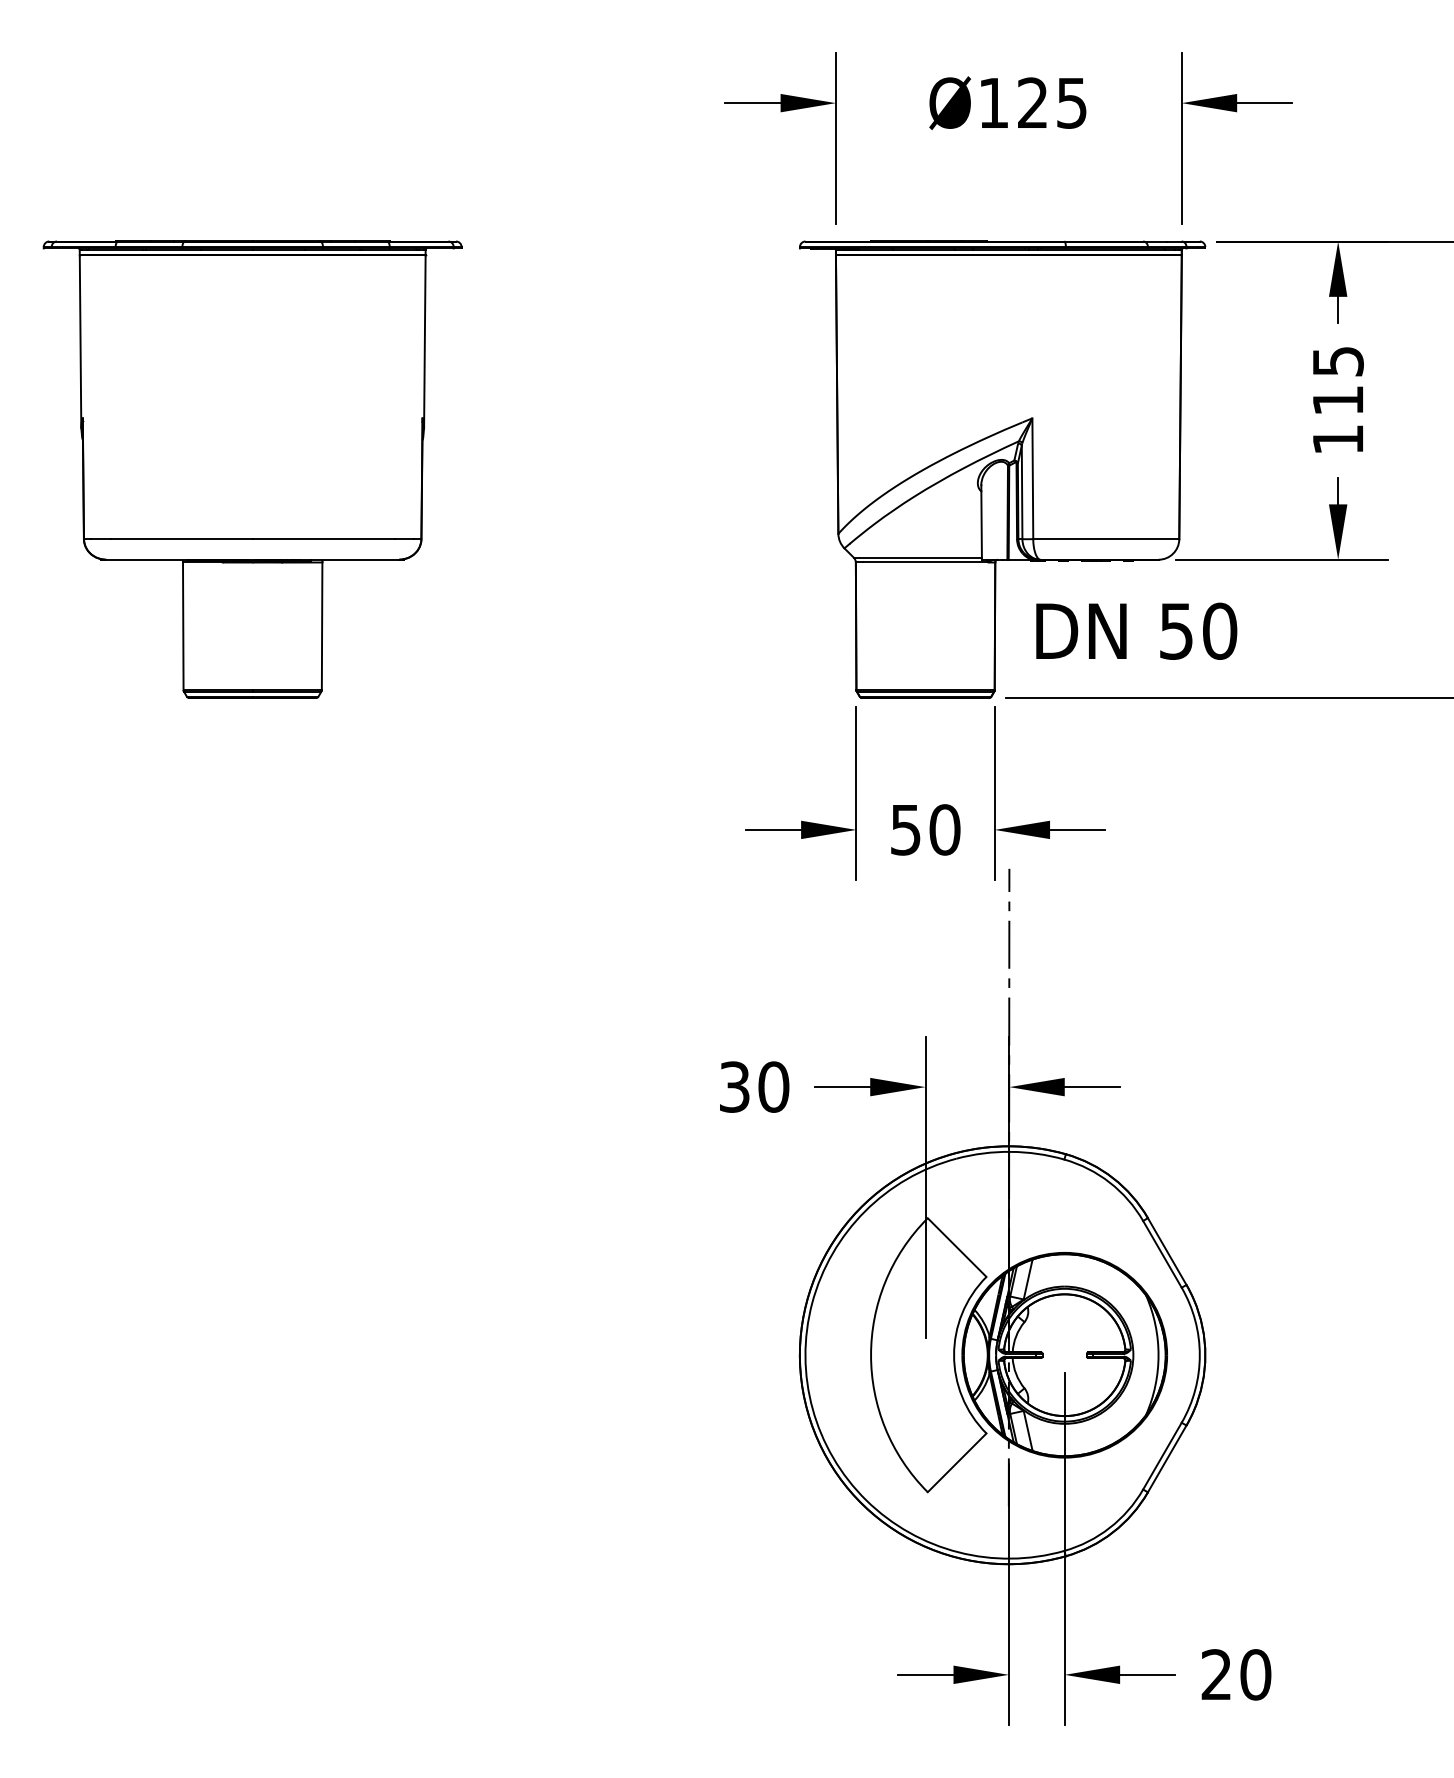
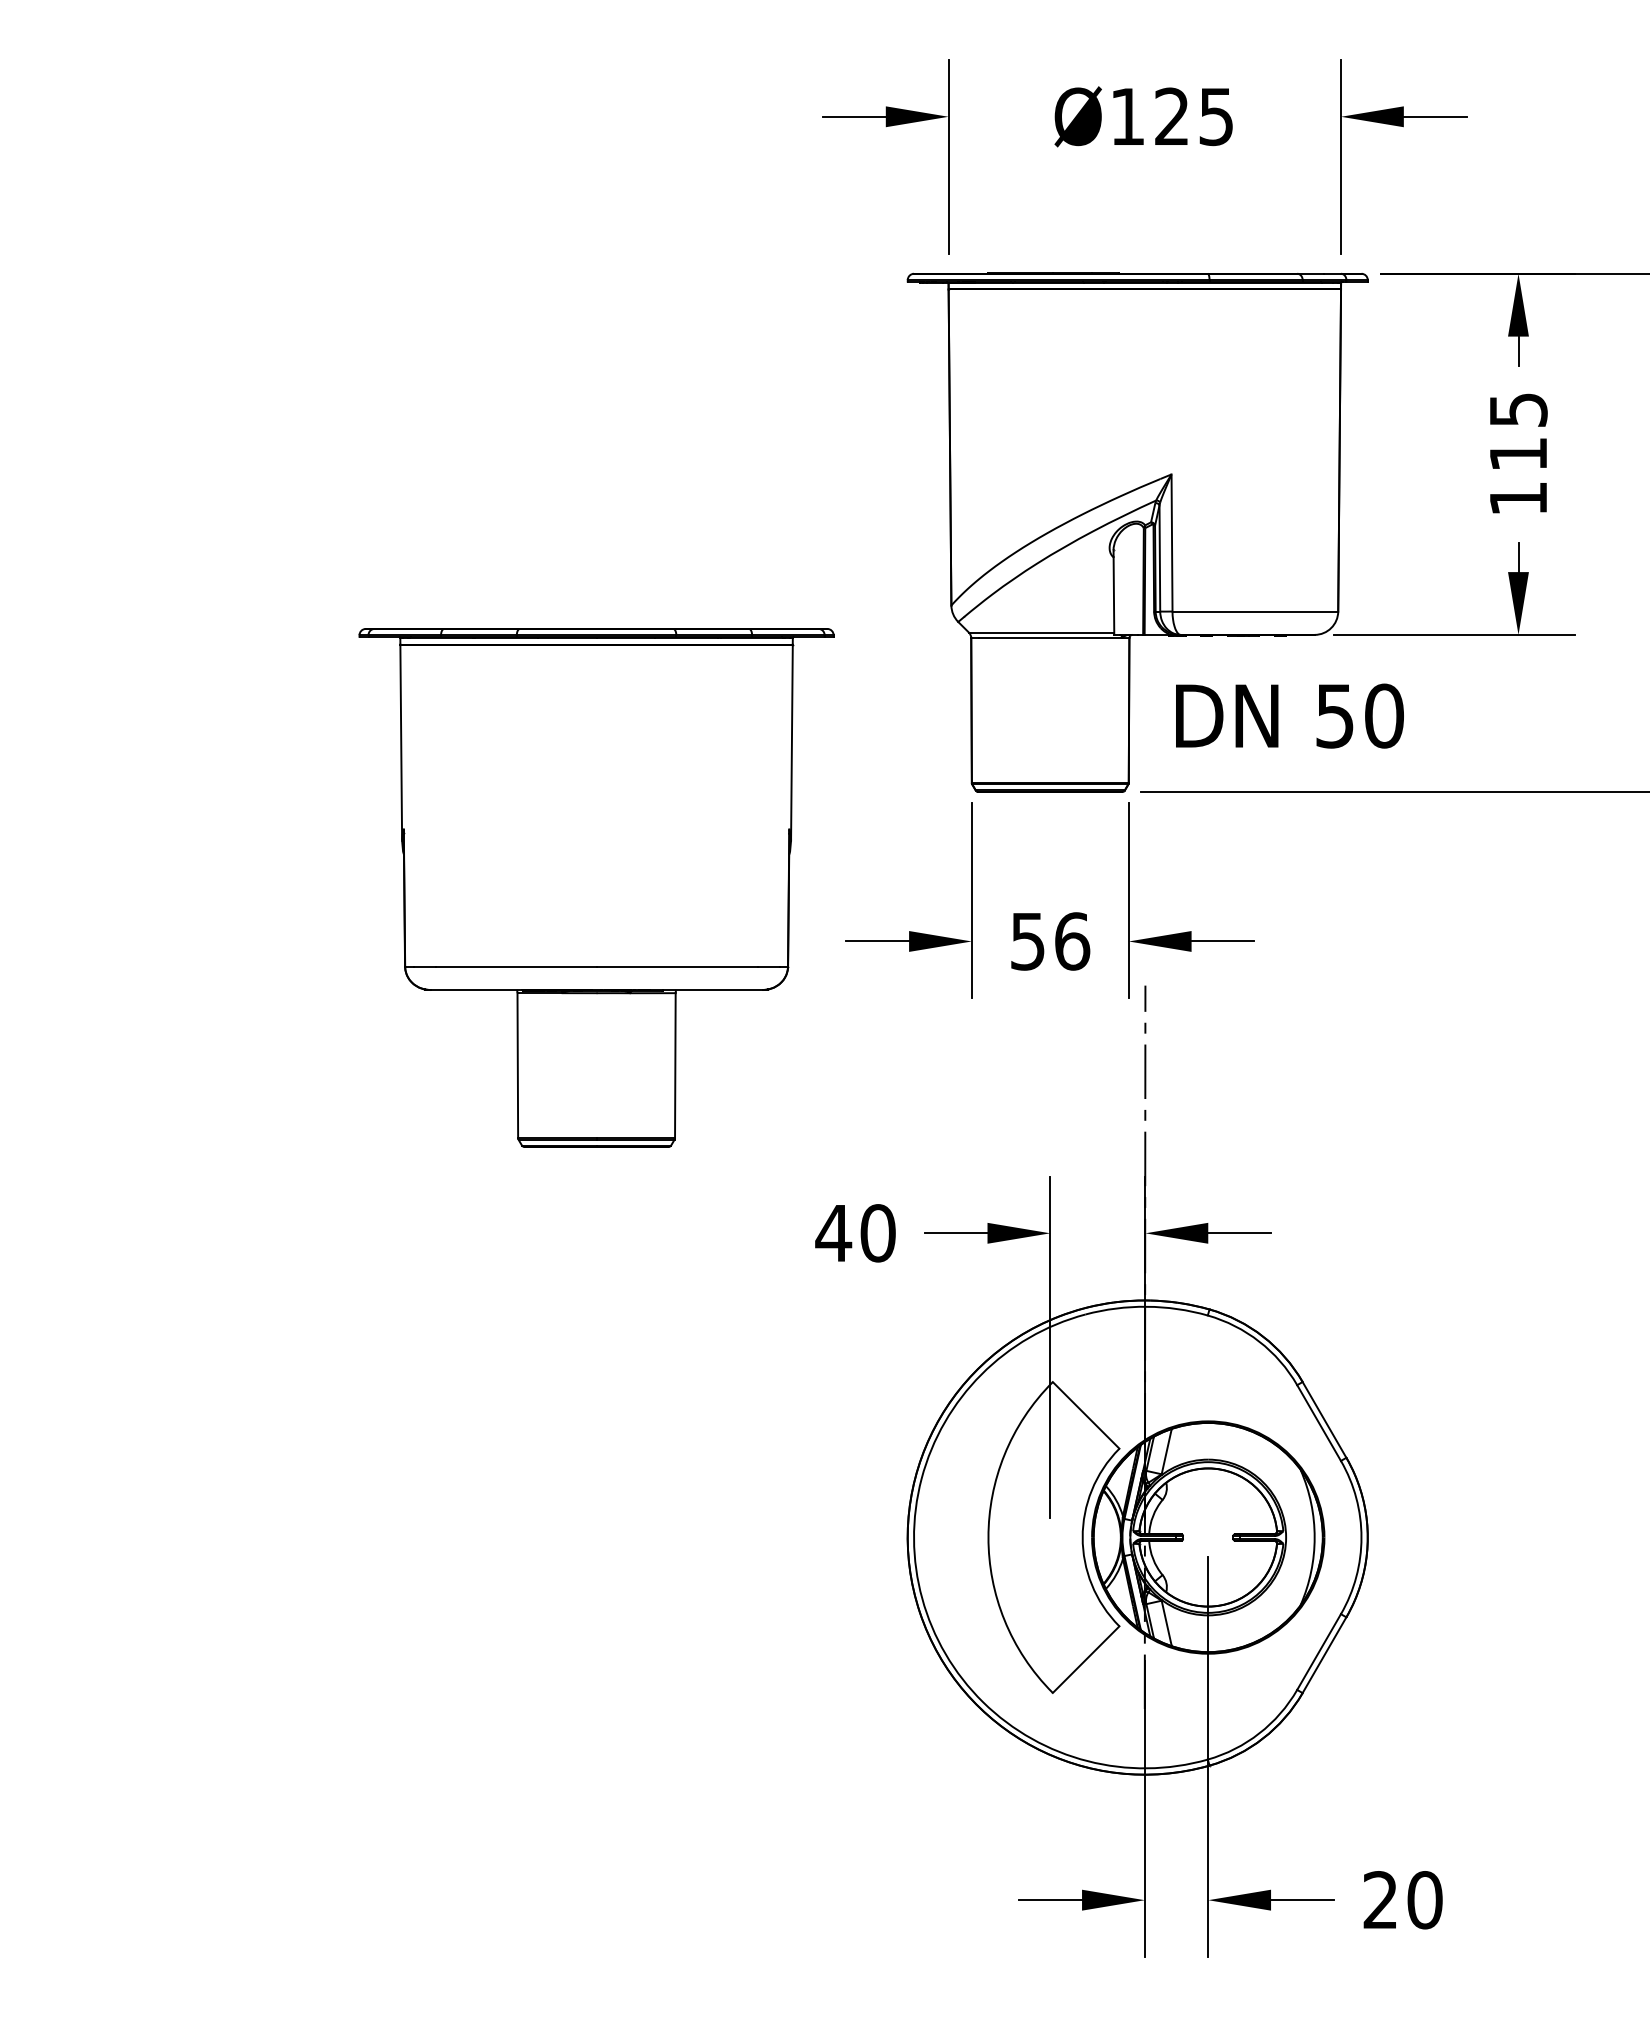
part: (252, 469) -> (596, 887), moved
text: (944, 829) -> (1071, 940), 50 -> 56
text: (734, 1086) -> (833, 1232), 30 -> 40

